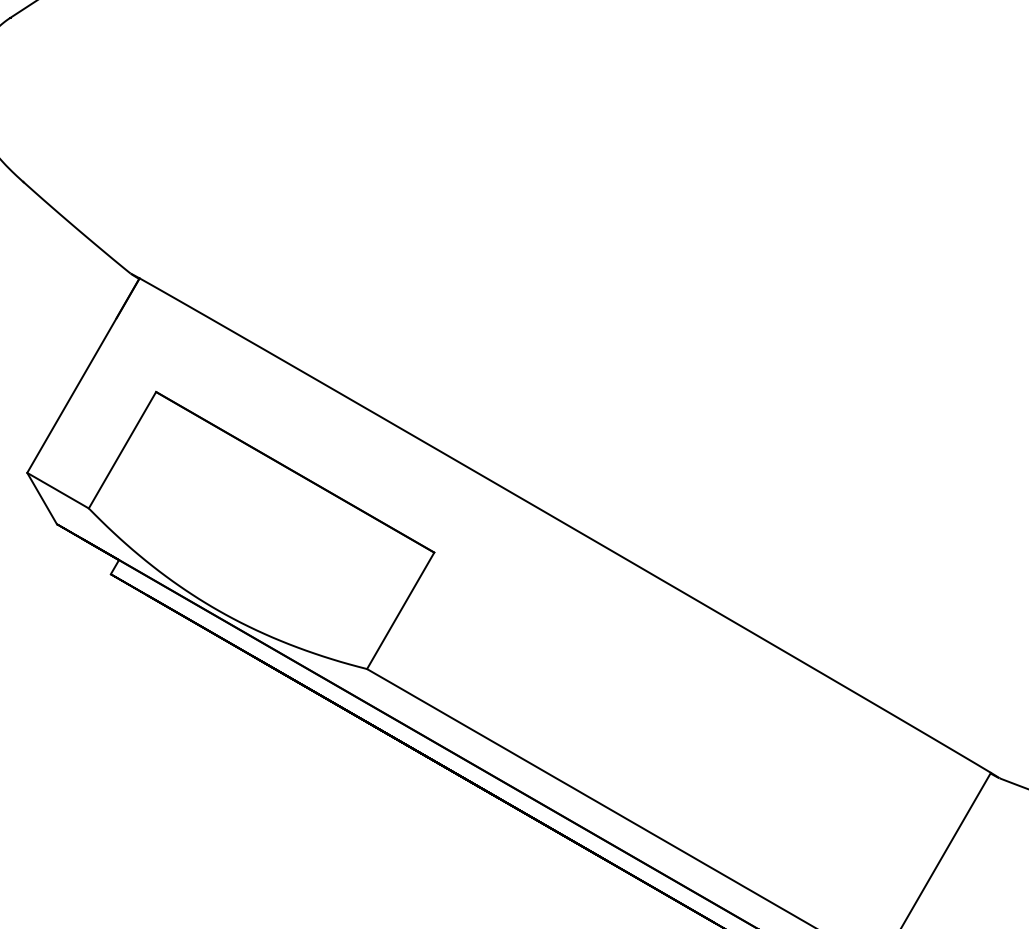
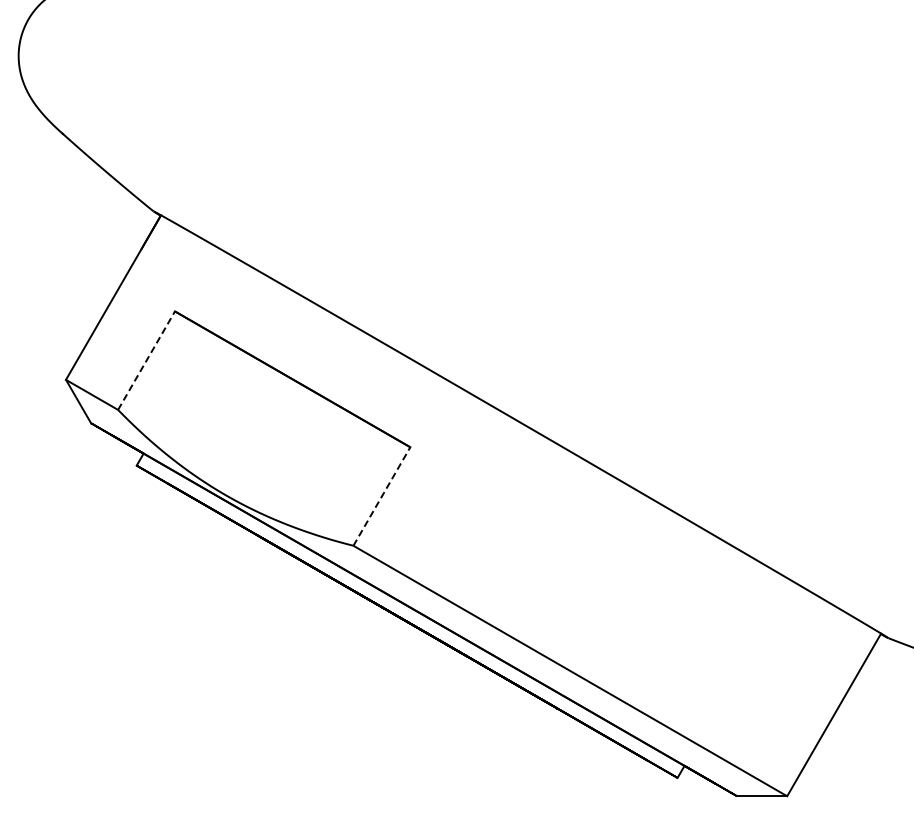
line: (122, 450) -> (146, 360), solid -> dashed
line: (400, 610) -> (381, 496), solid -> dashed

